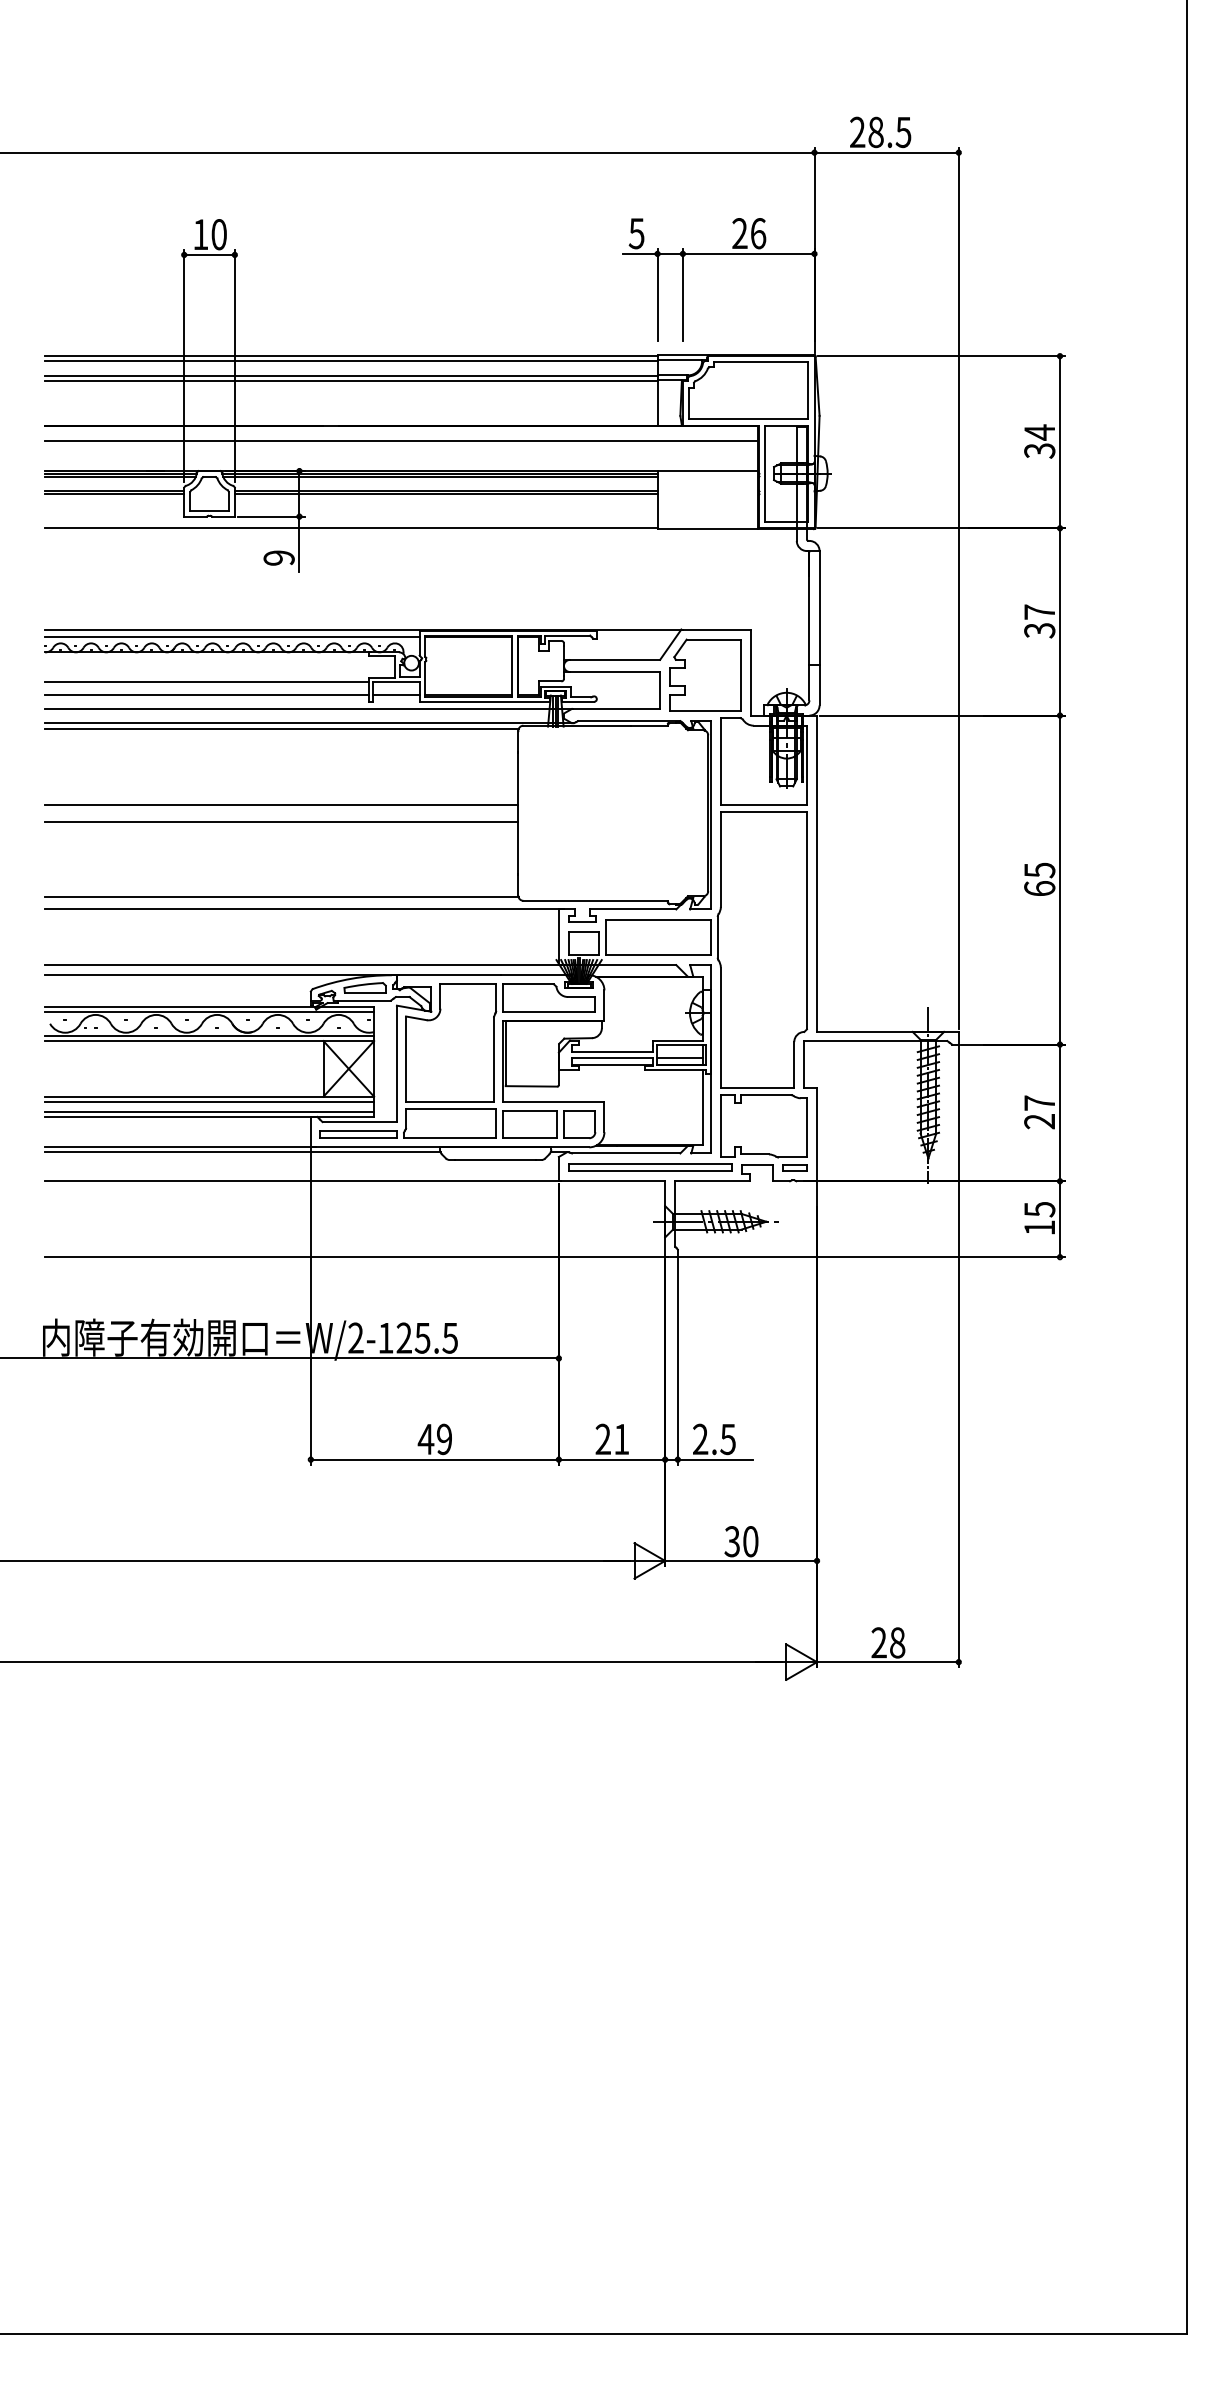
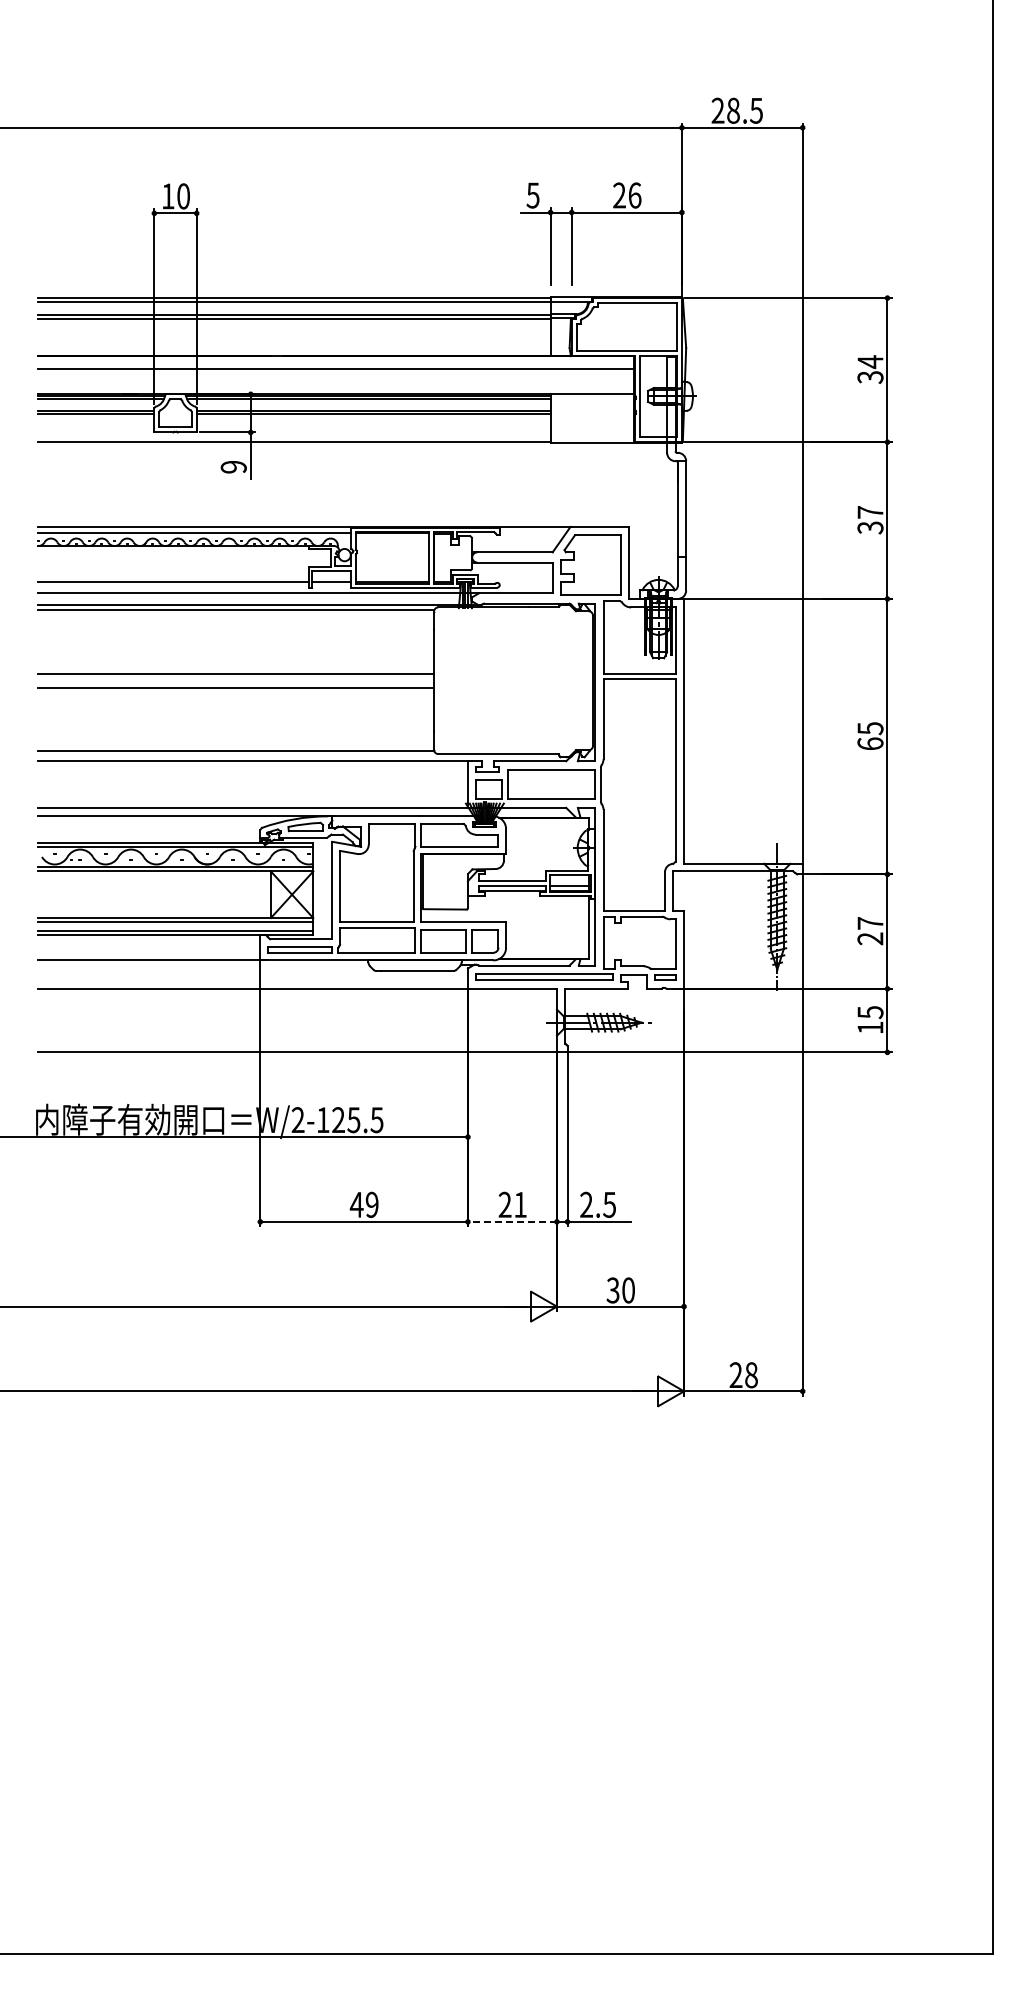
line: (207, 682) -> (173, 571), removed
line: (241, 1152) -> (202, 964), removed
line: (610, 1459) -> (511, 1221), solid -> dashed

